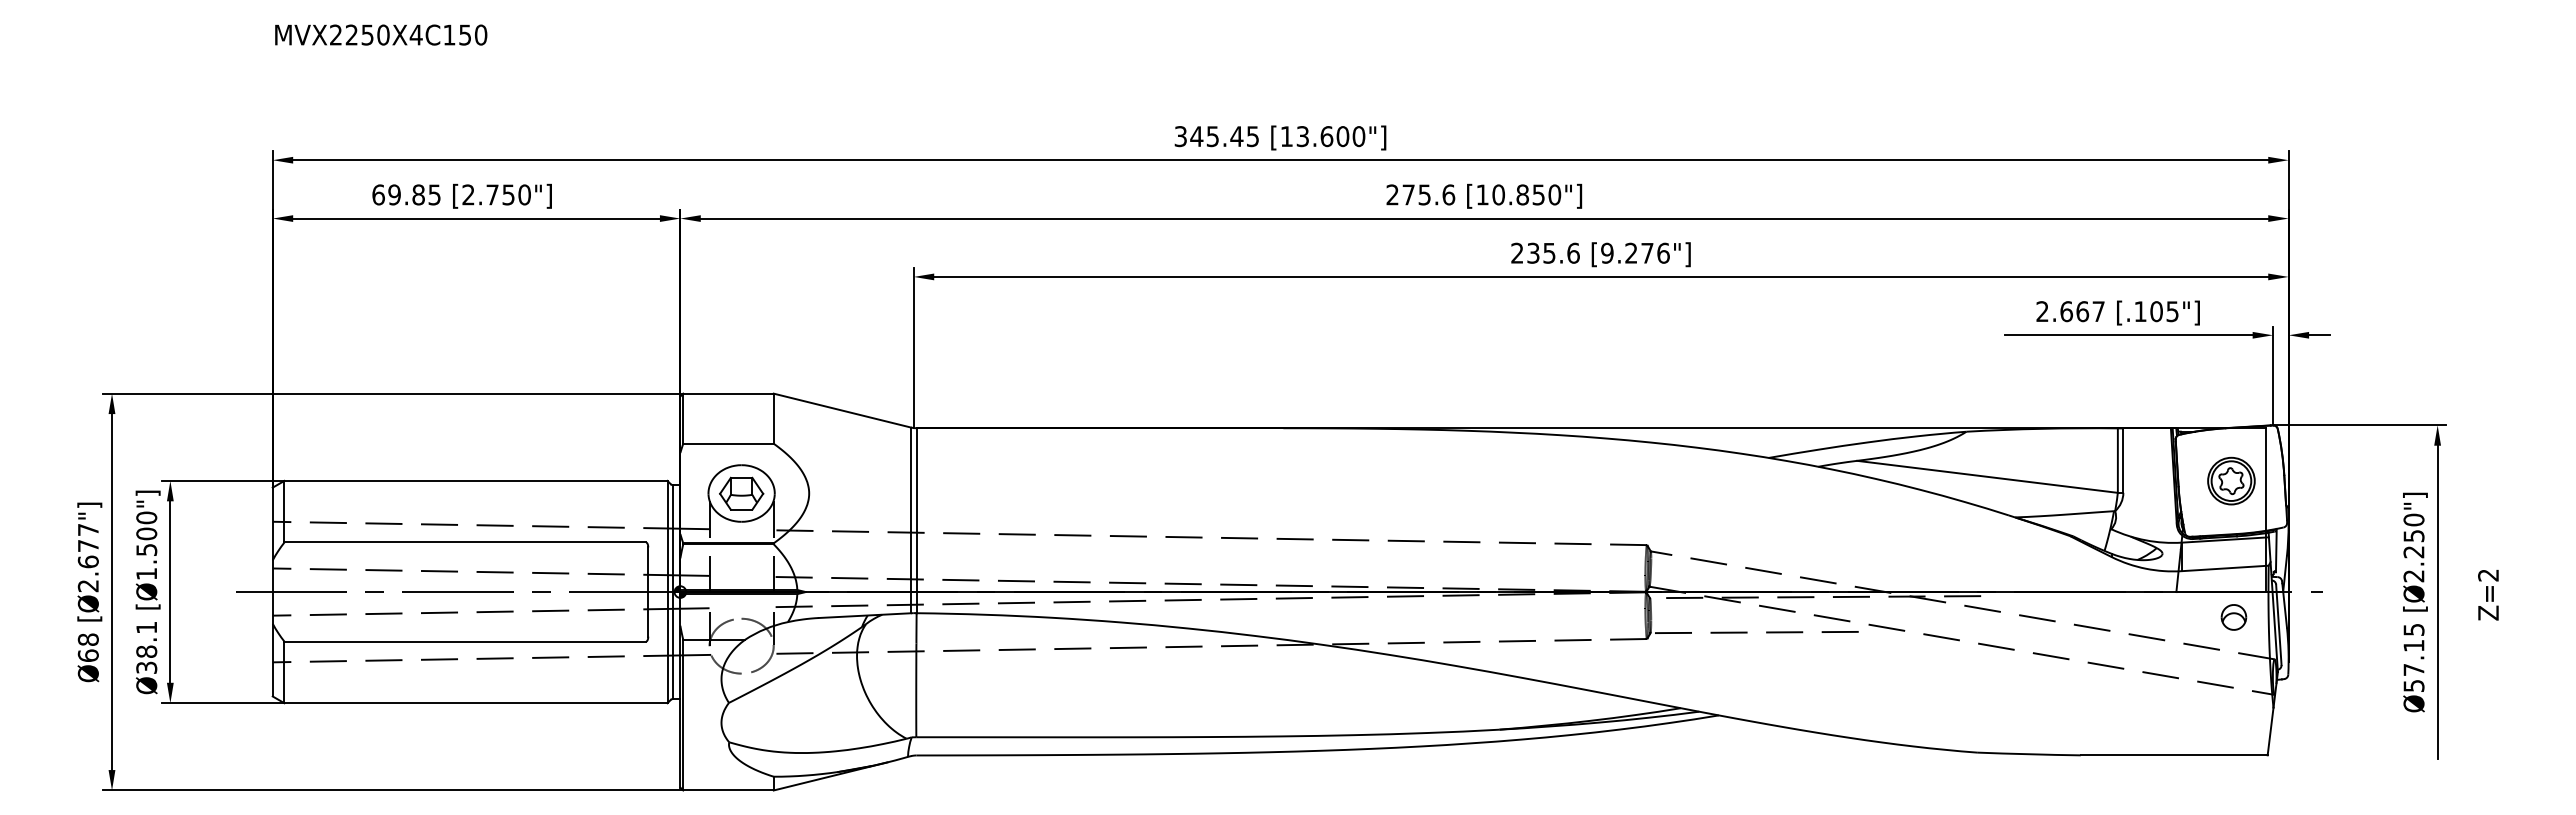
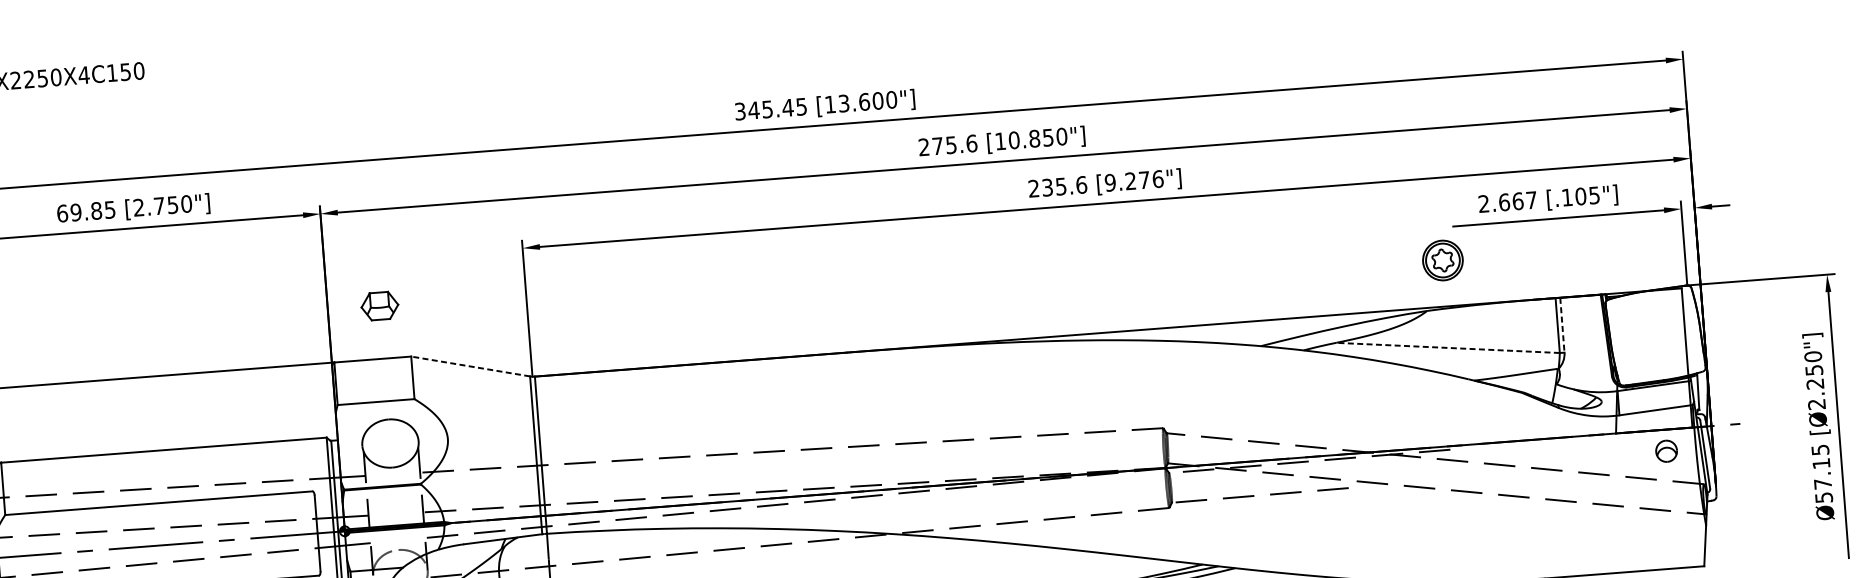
line: (842, 410) -> (470, 366), solid -> dashed
line: (2123, 461) -> (1562, 325), solid -> dashed
line: (1987, 476) -> (1447, 347), solid -> dashed
part: (2231, 480) -> (1442, 259), moved
part: (741, 493) -> (379, 305), moved

